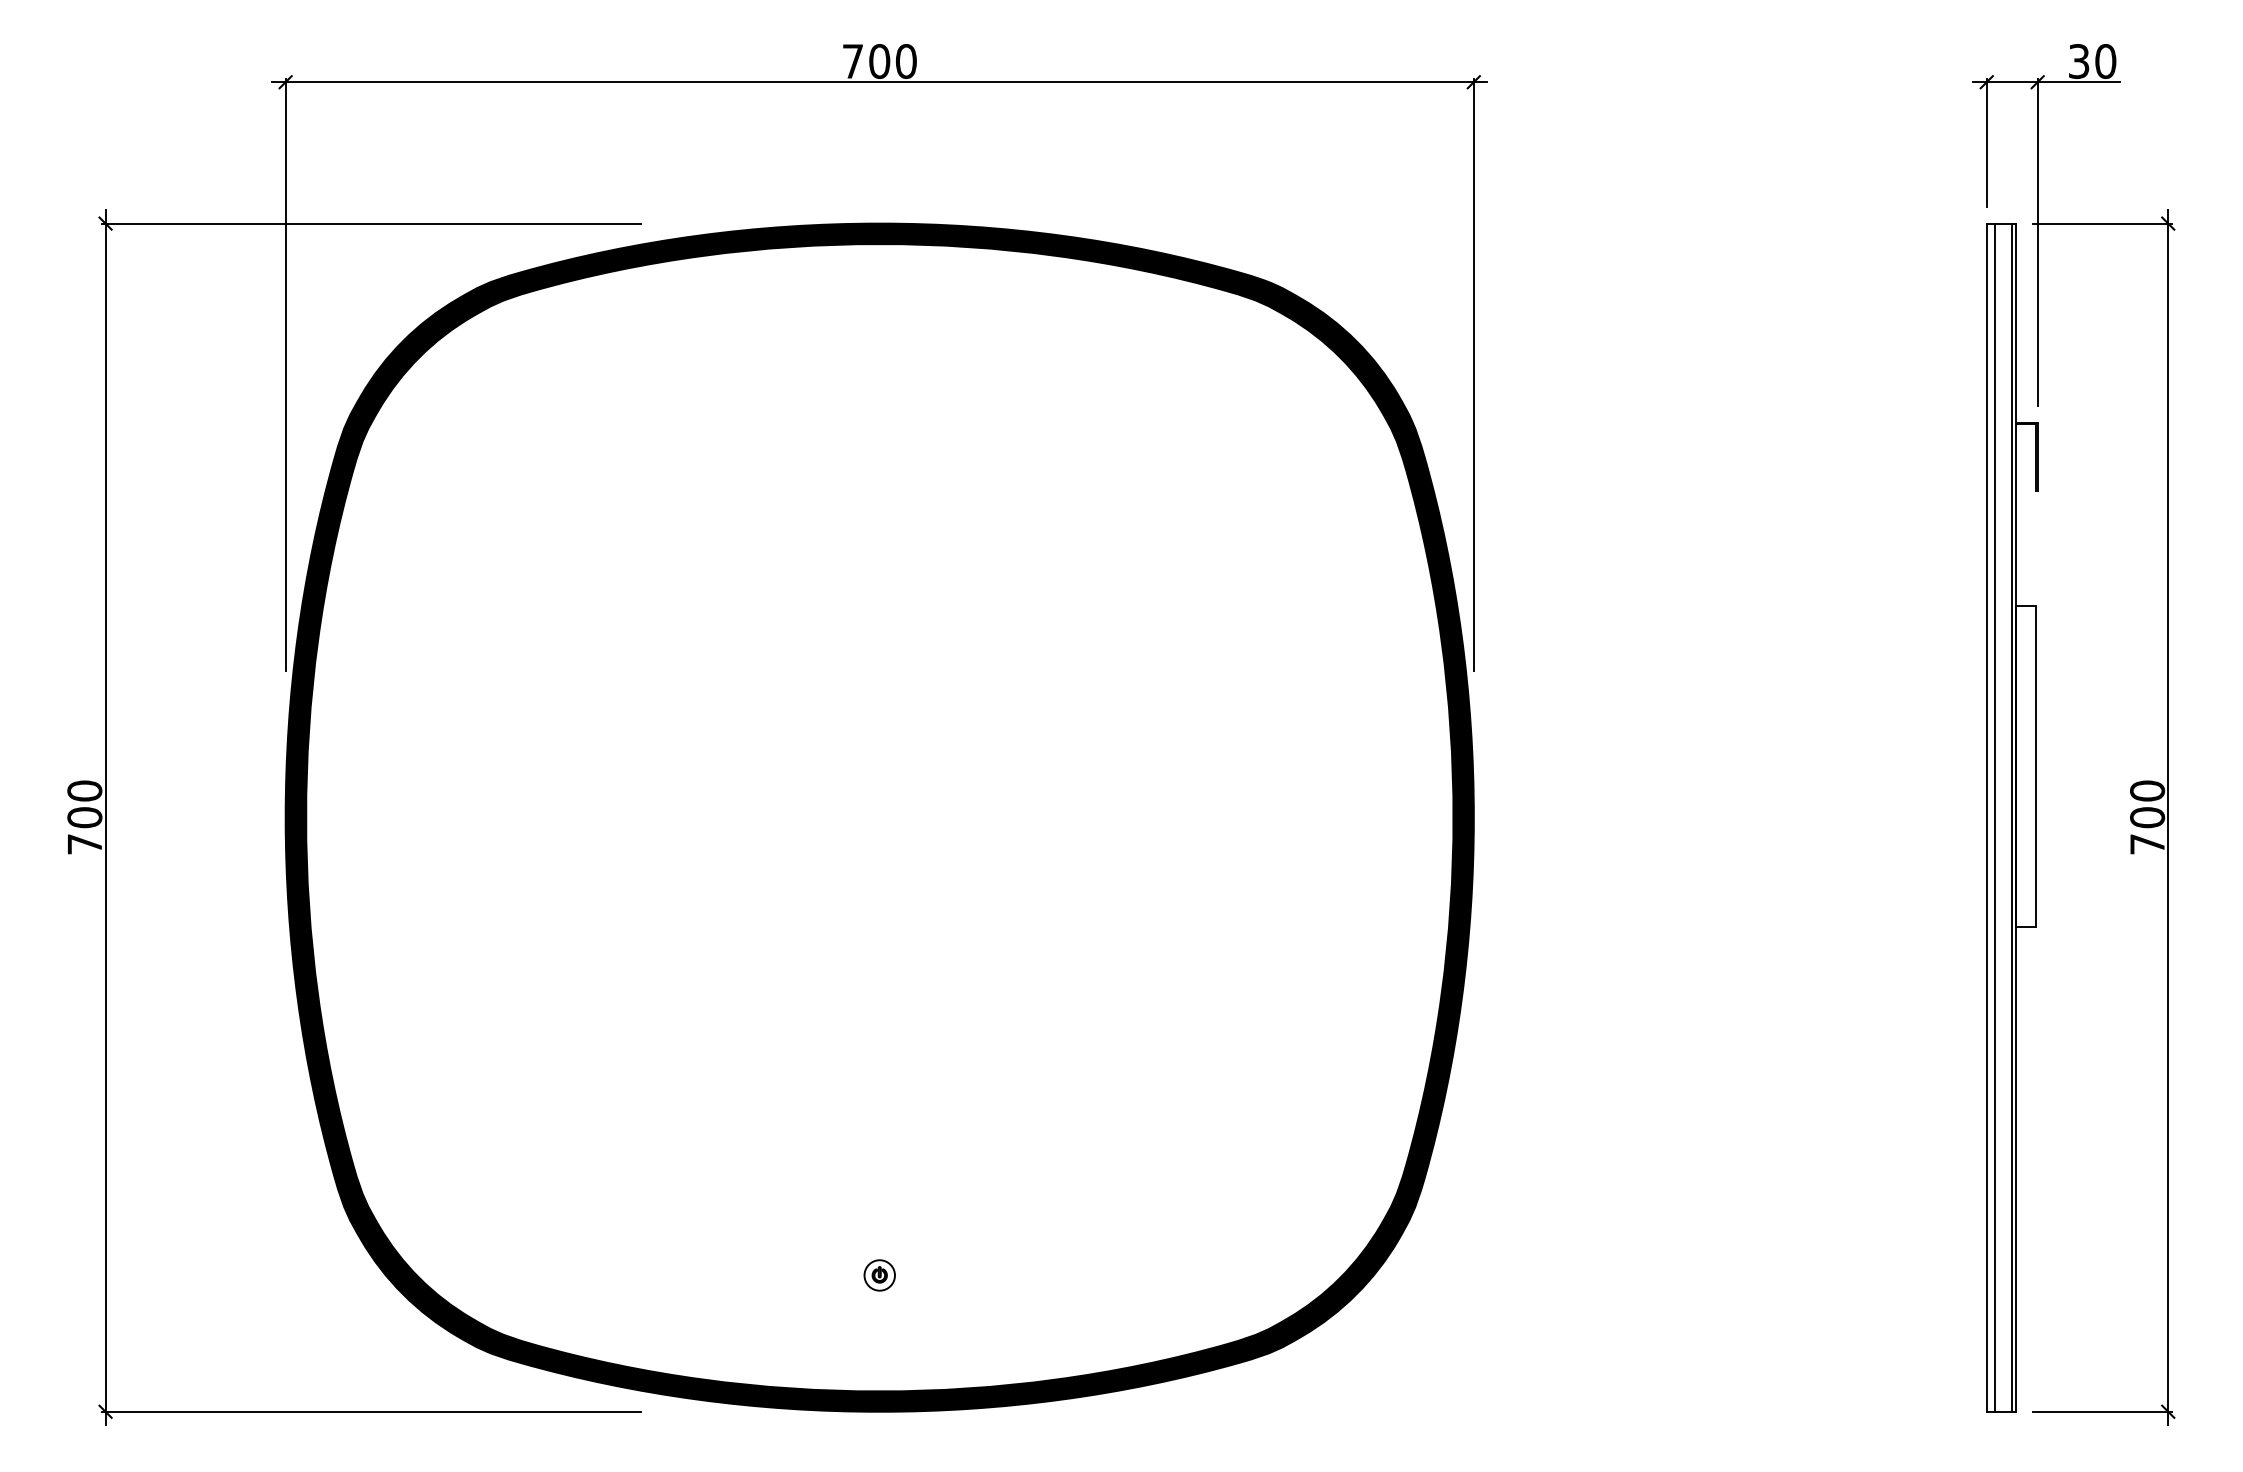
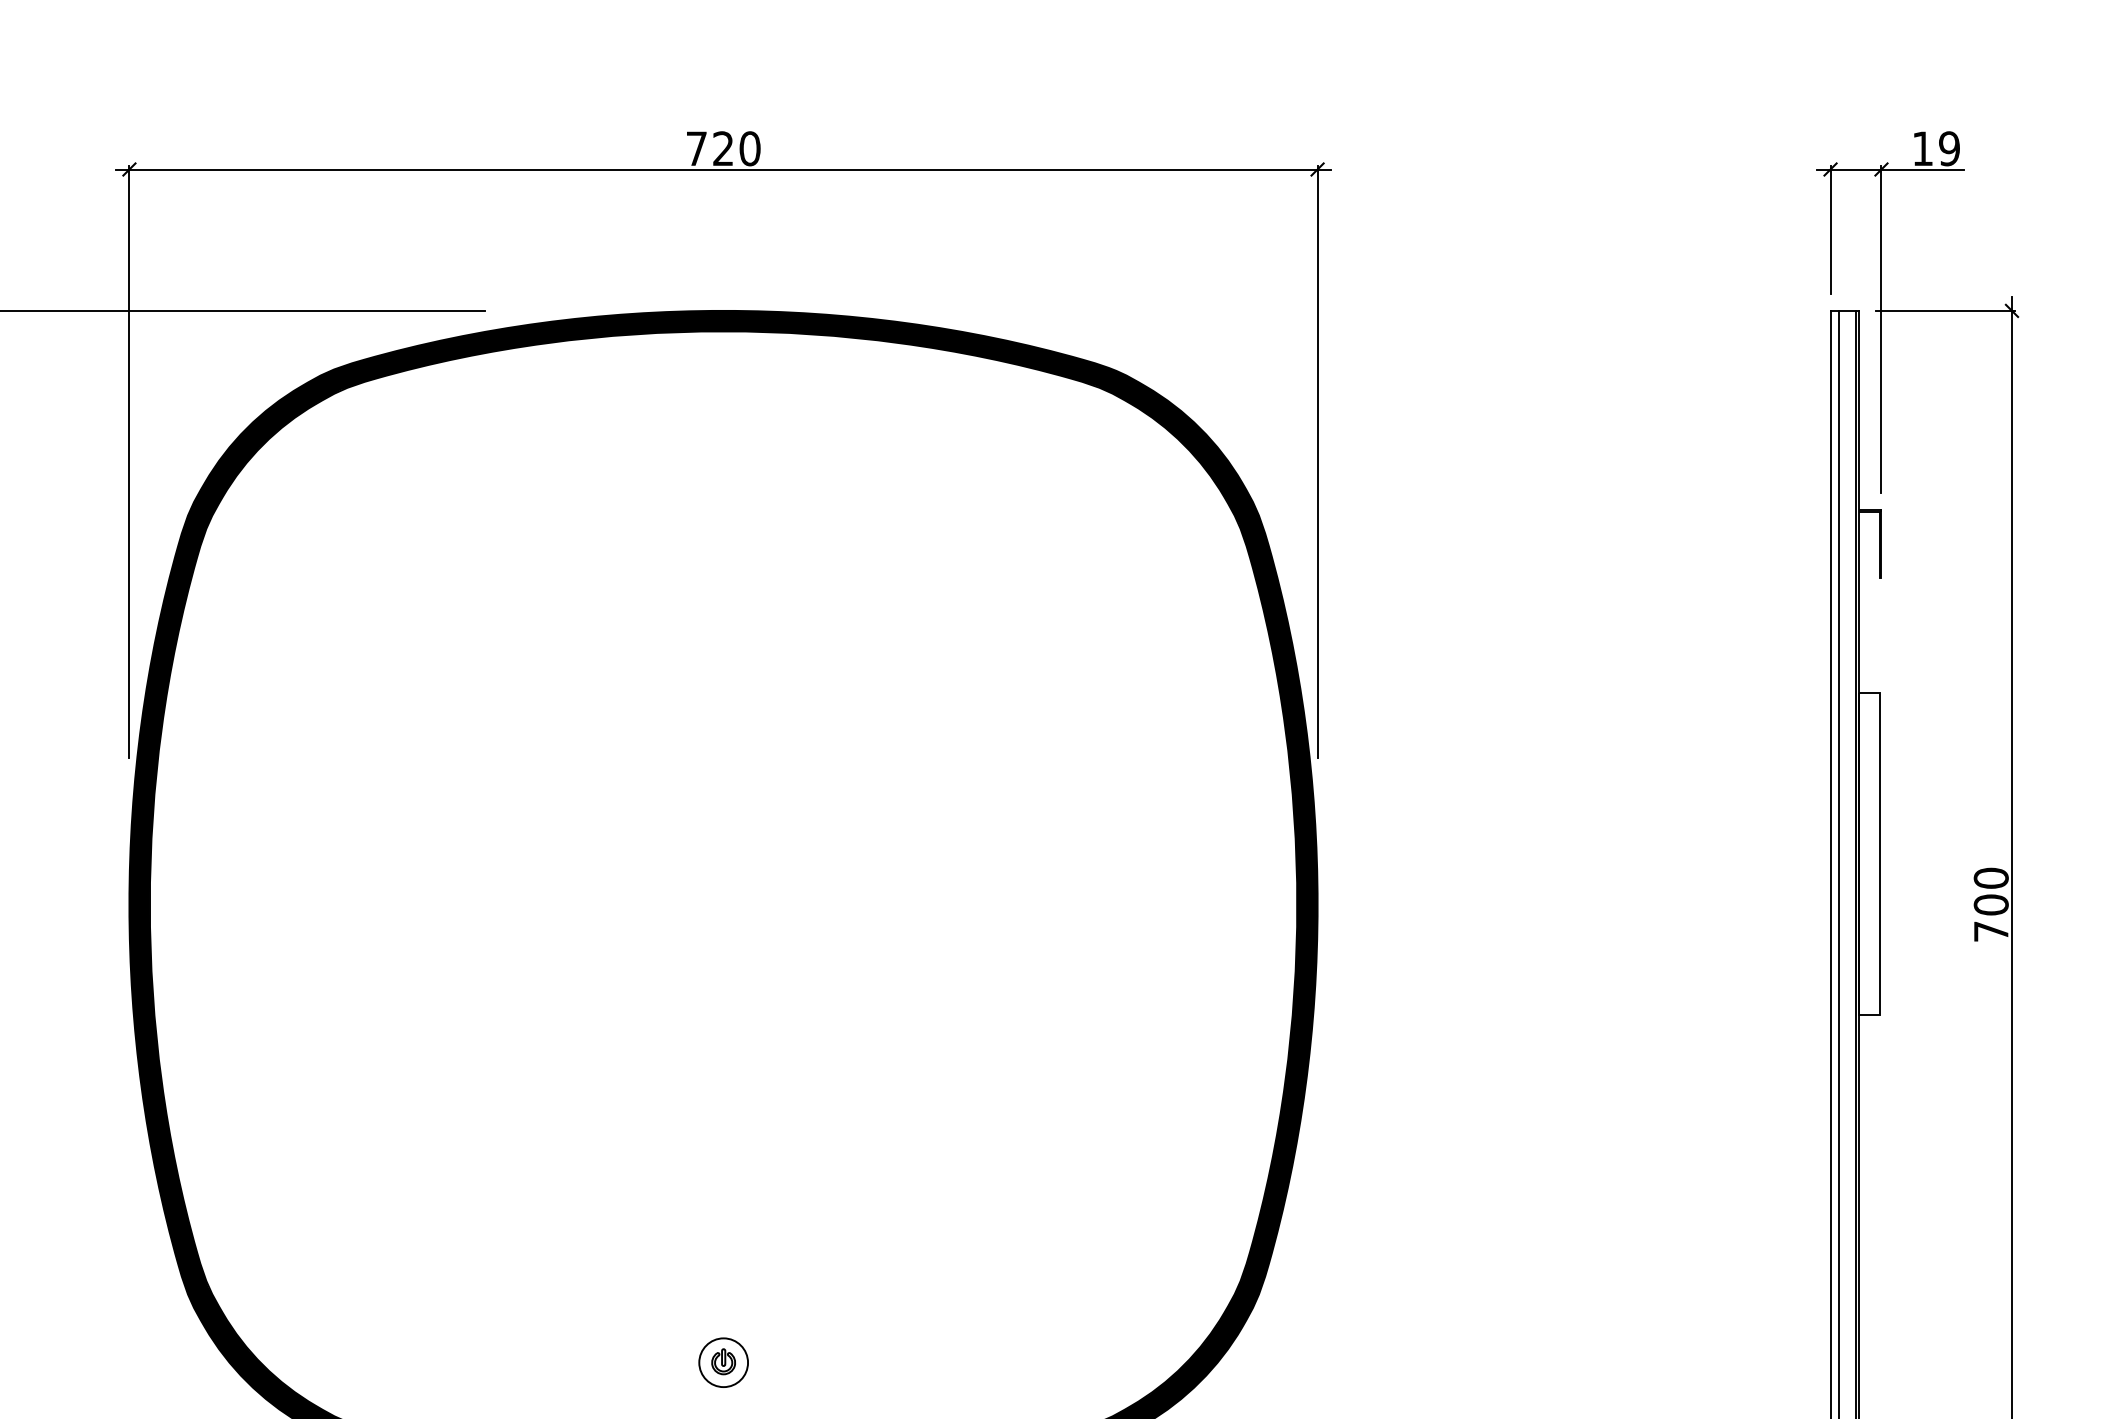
text: (879, 61) -> (723, 148), 700 -> 720
text: (2092, 61) -> (1936, 148), 30 -> 19
part: (879, 1275) -> (723, 1362), size x1.6

